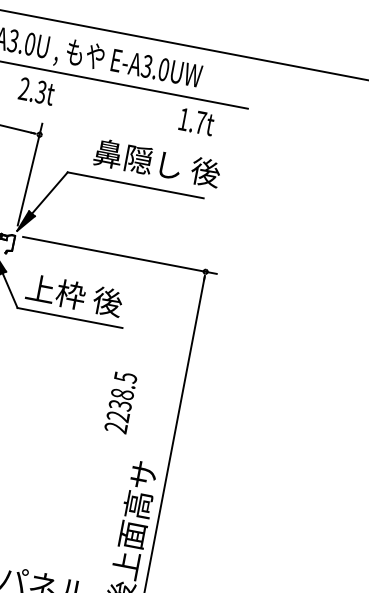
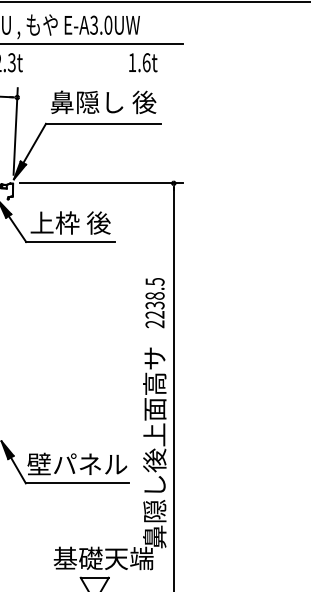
text: (200, 122) -> (146, 62), 1.7t -> 1.6t
text: (157, 163) -> (103, 102), moved
text: (120, 403) -> (154, 303), moved

